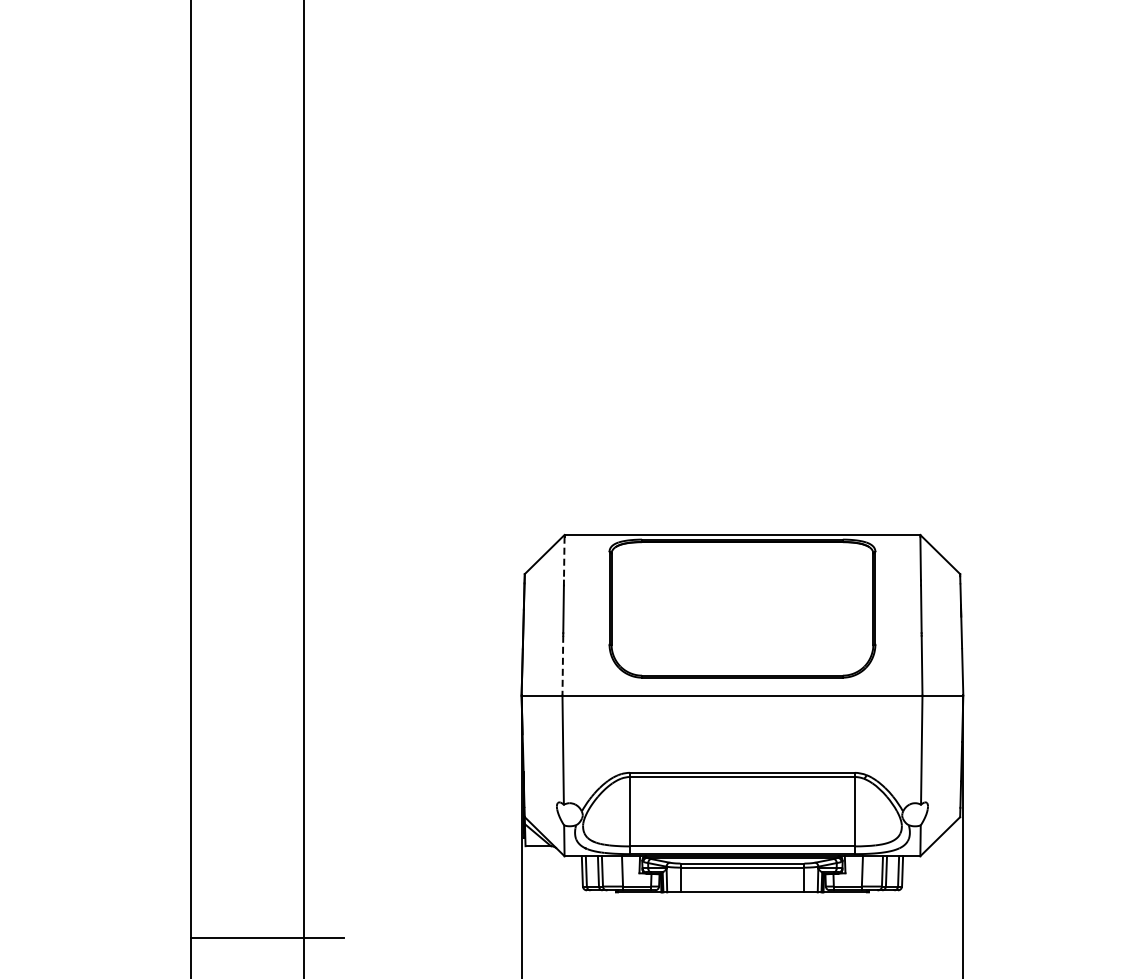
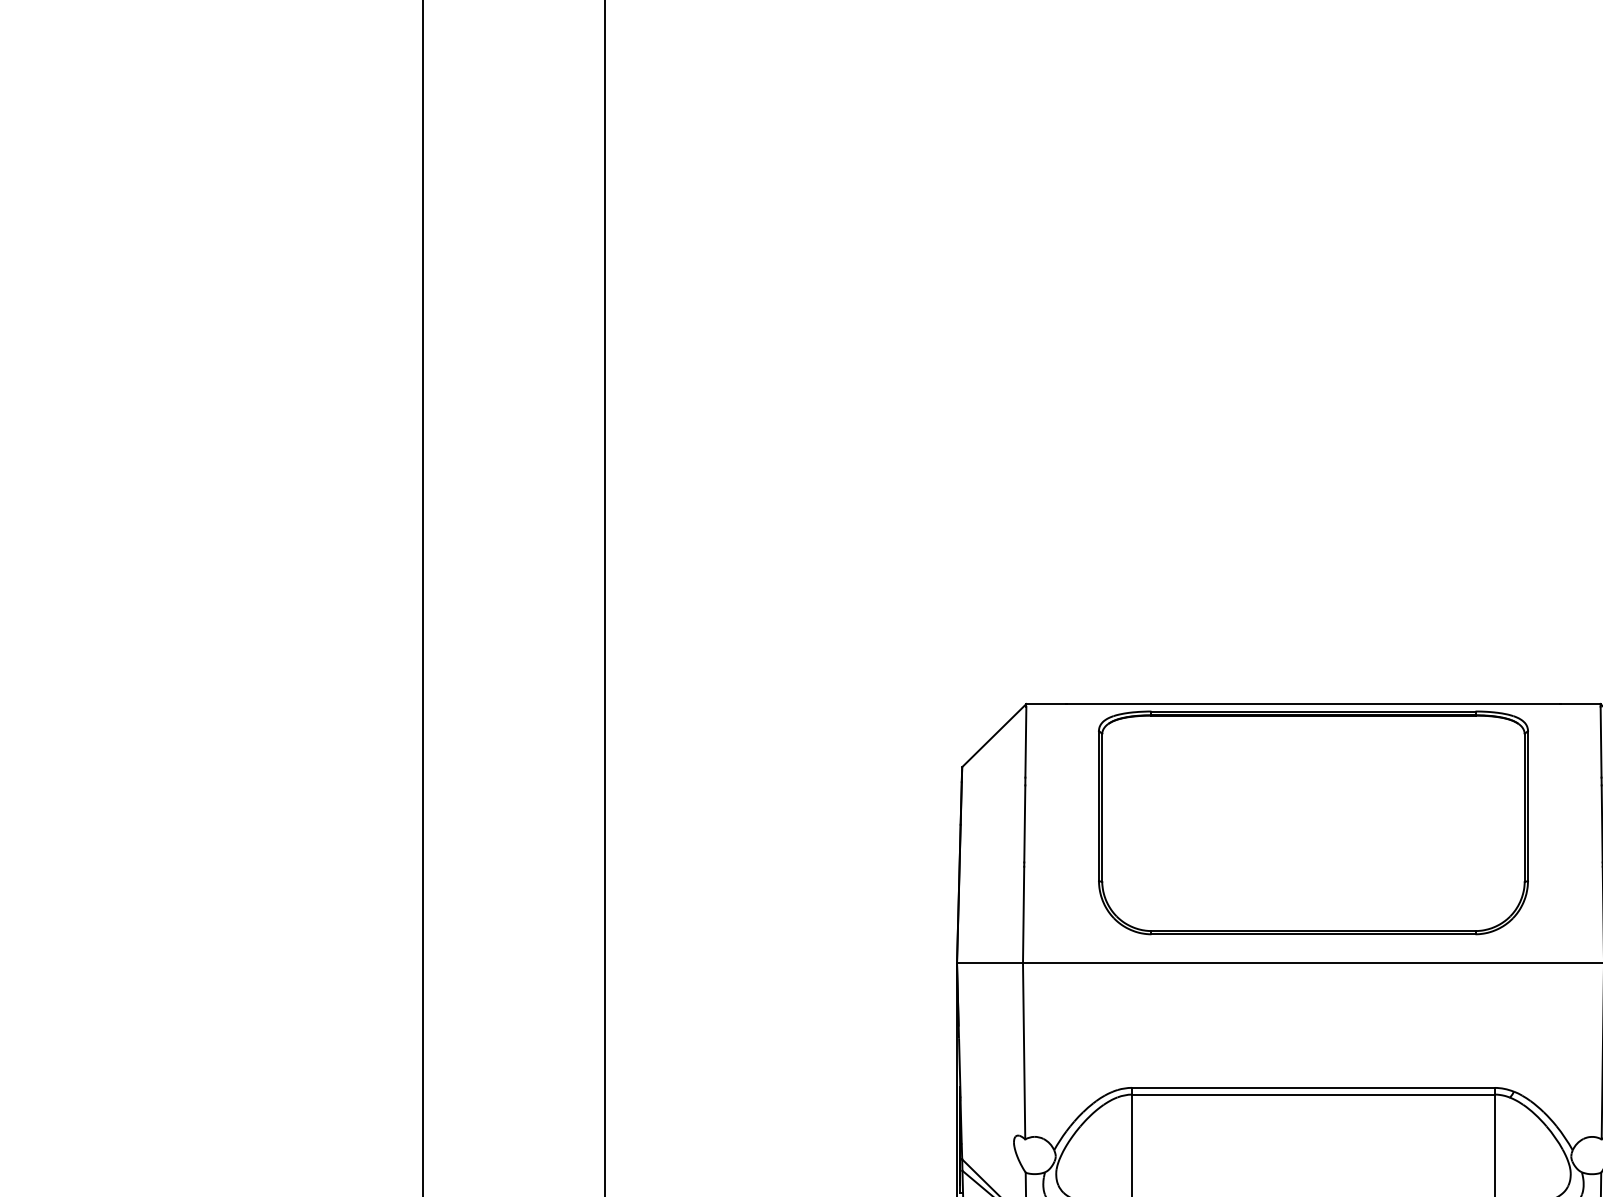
line: (564, 558) -> (1026, 741), dashed -> solid
line: (562, 665) -> (1023, 914), dashed -> solid

